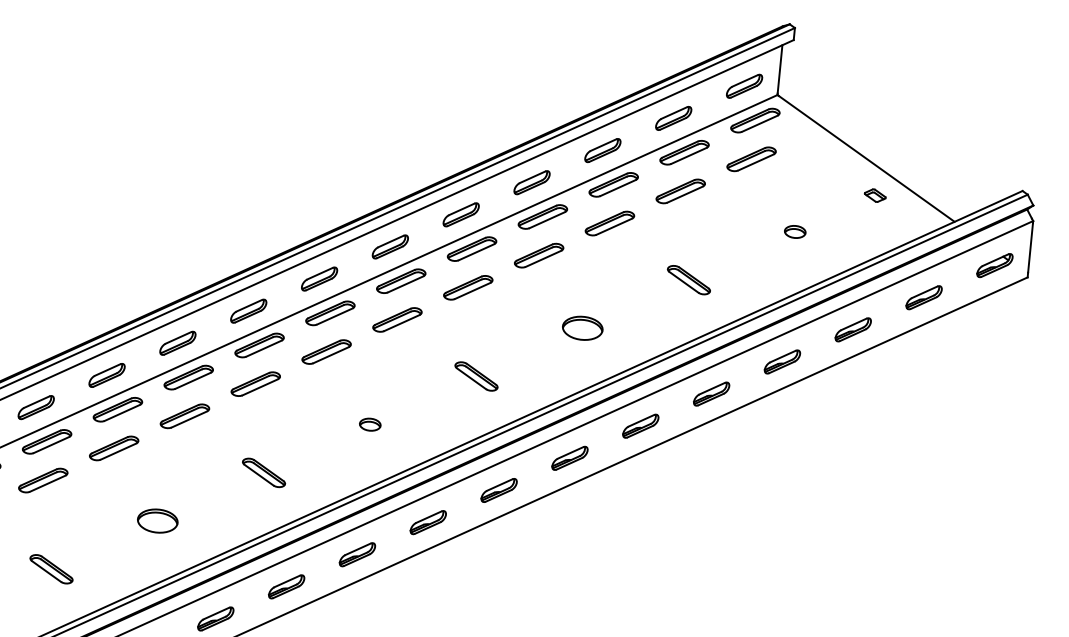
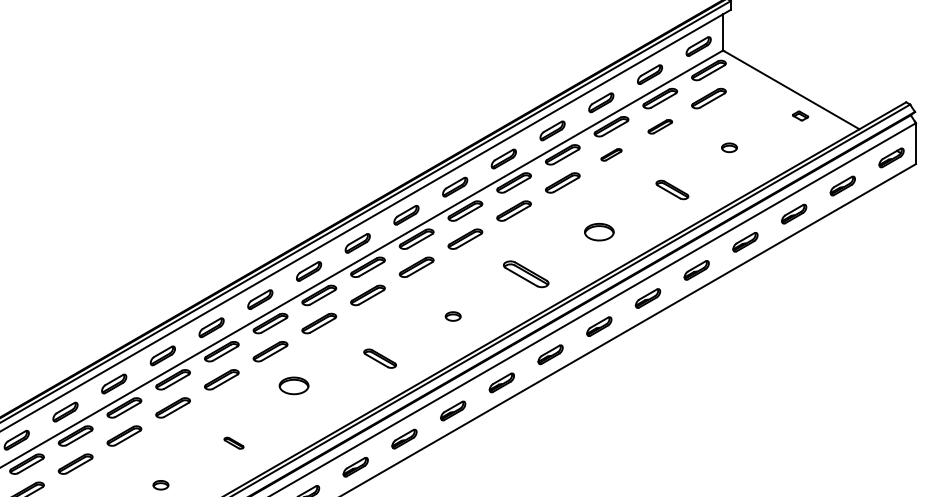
part: (681, 191) -> (660, 126), size x0.7
part: (609, 223) -> (611, 154), size x0.6
part: (795, 231) -> (729, 147), moved
part: (476, 376) -> (526, 274), size x1.4
part: (157, 520) -> (293, 385), moved
part: (50, 569) -> (233, 443), size x0.6

